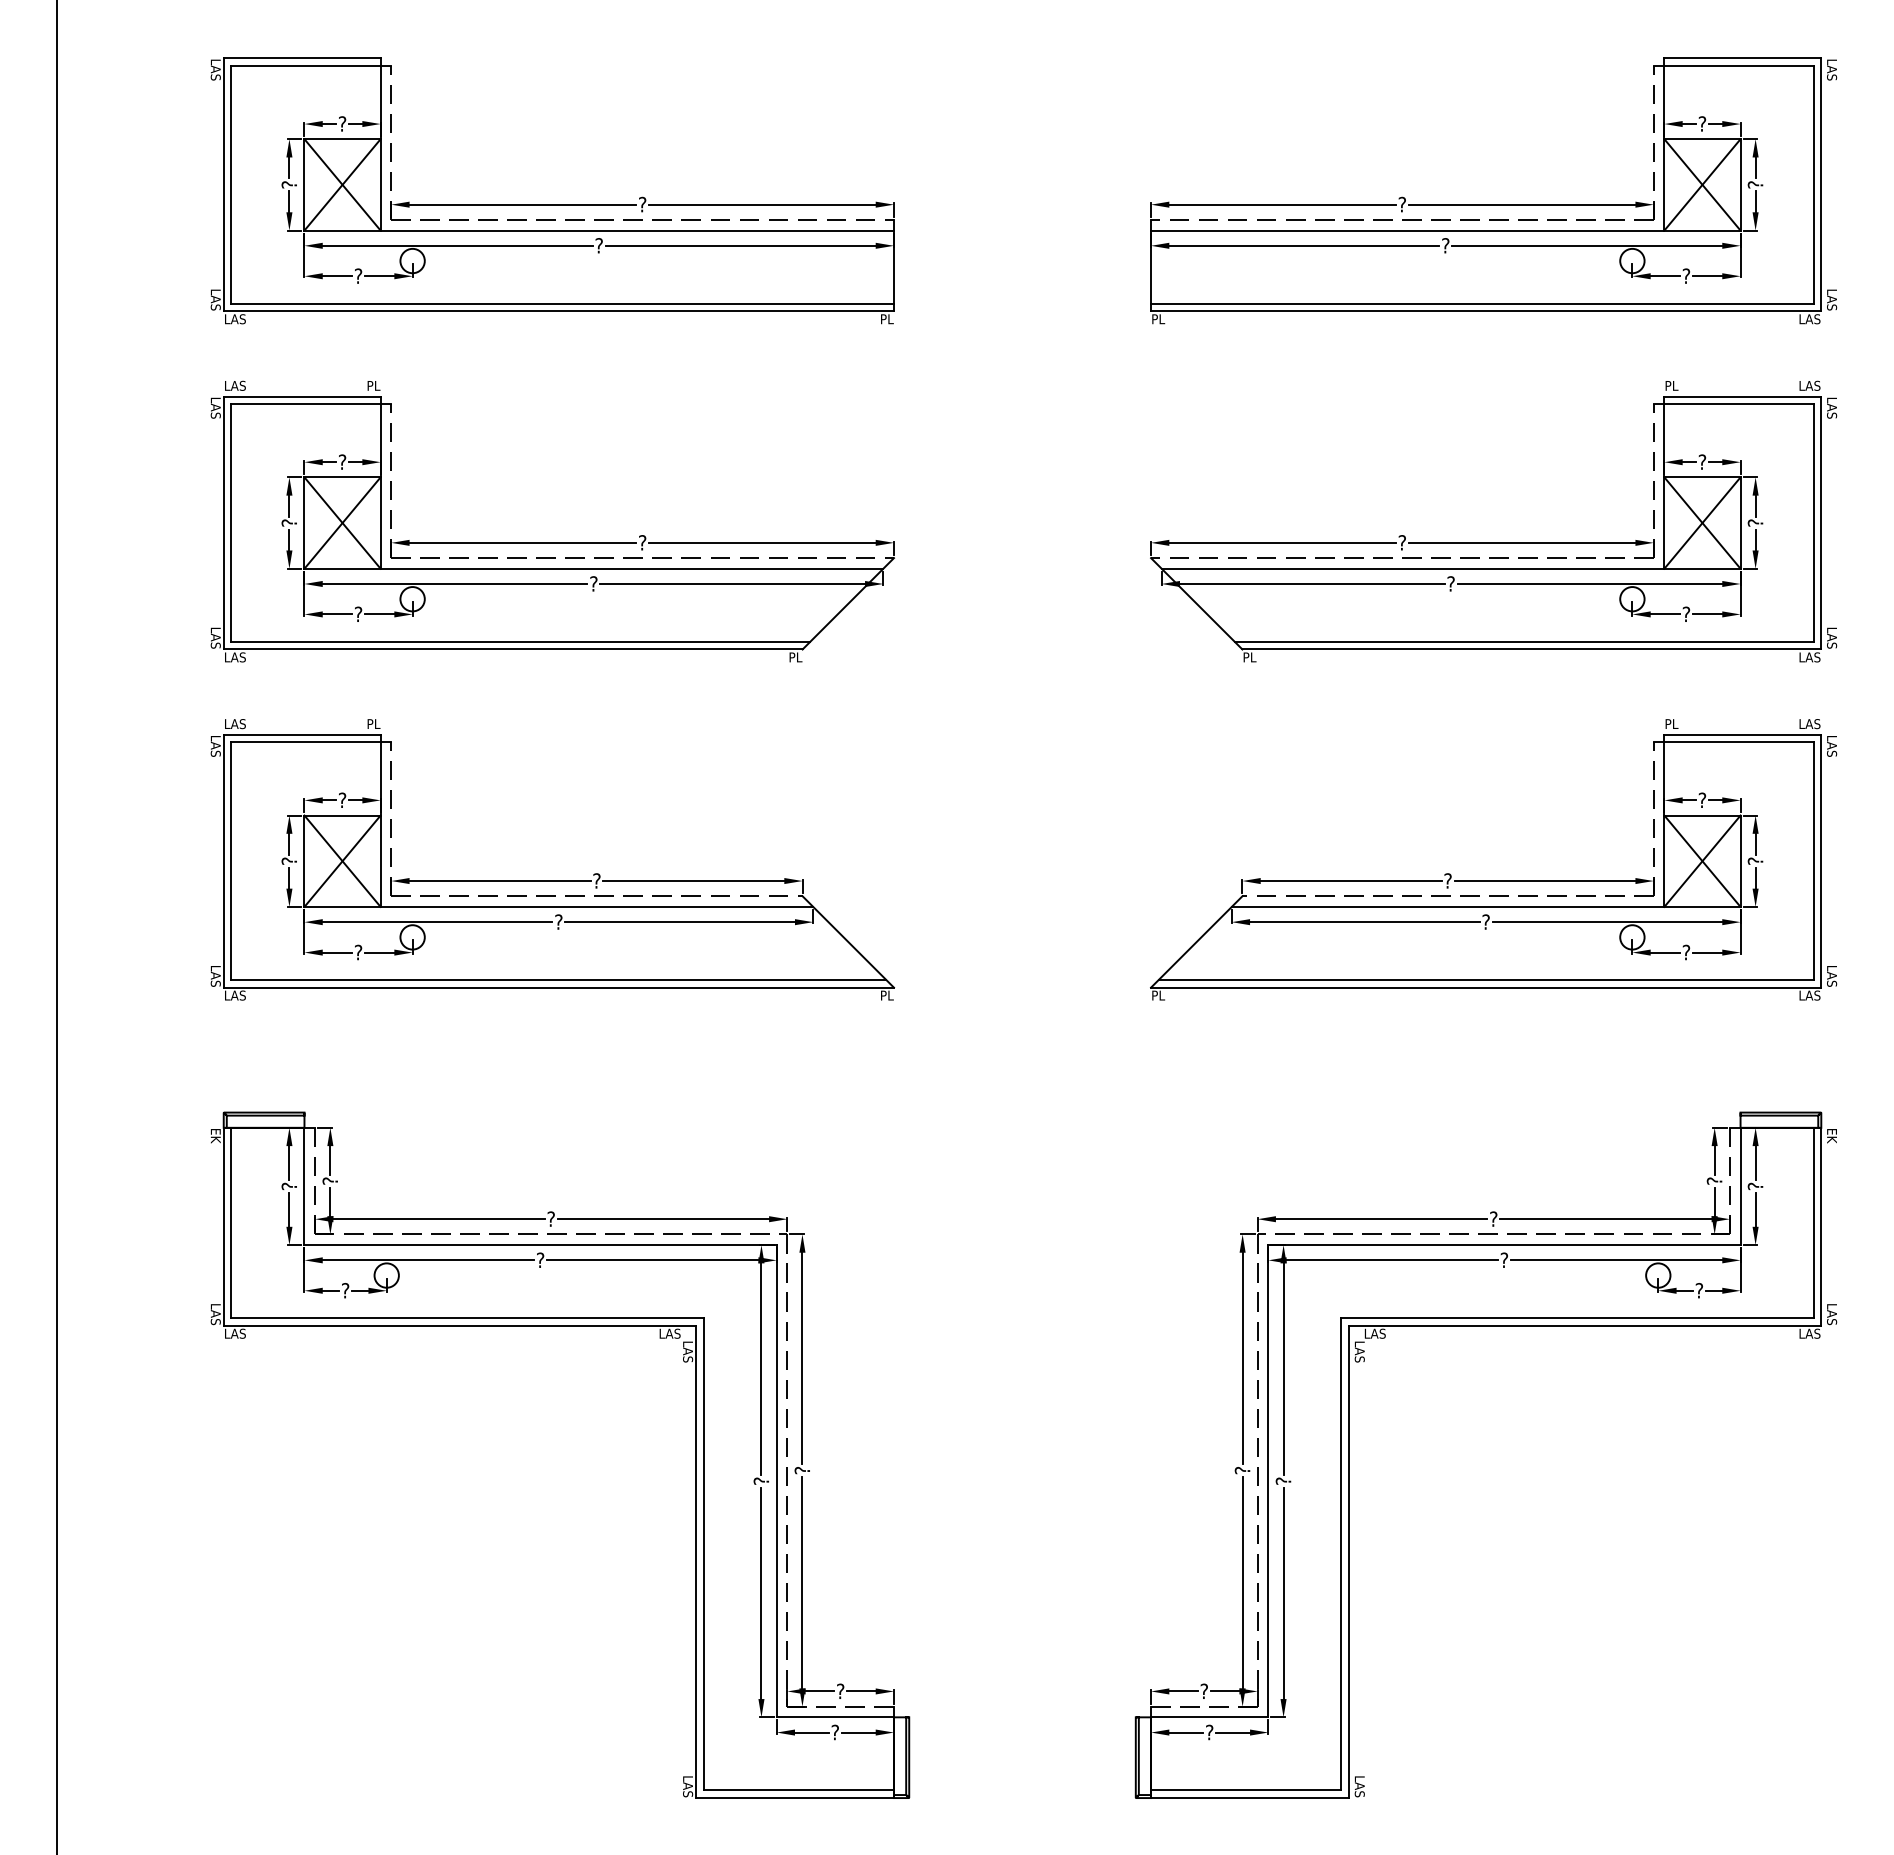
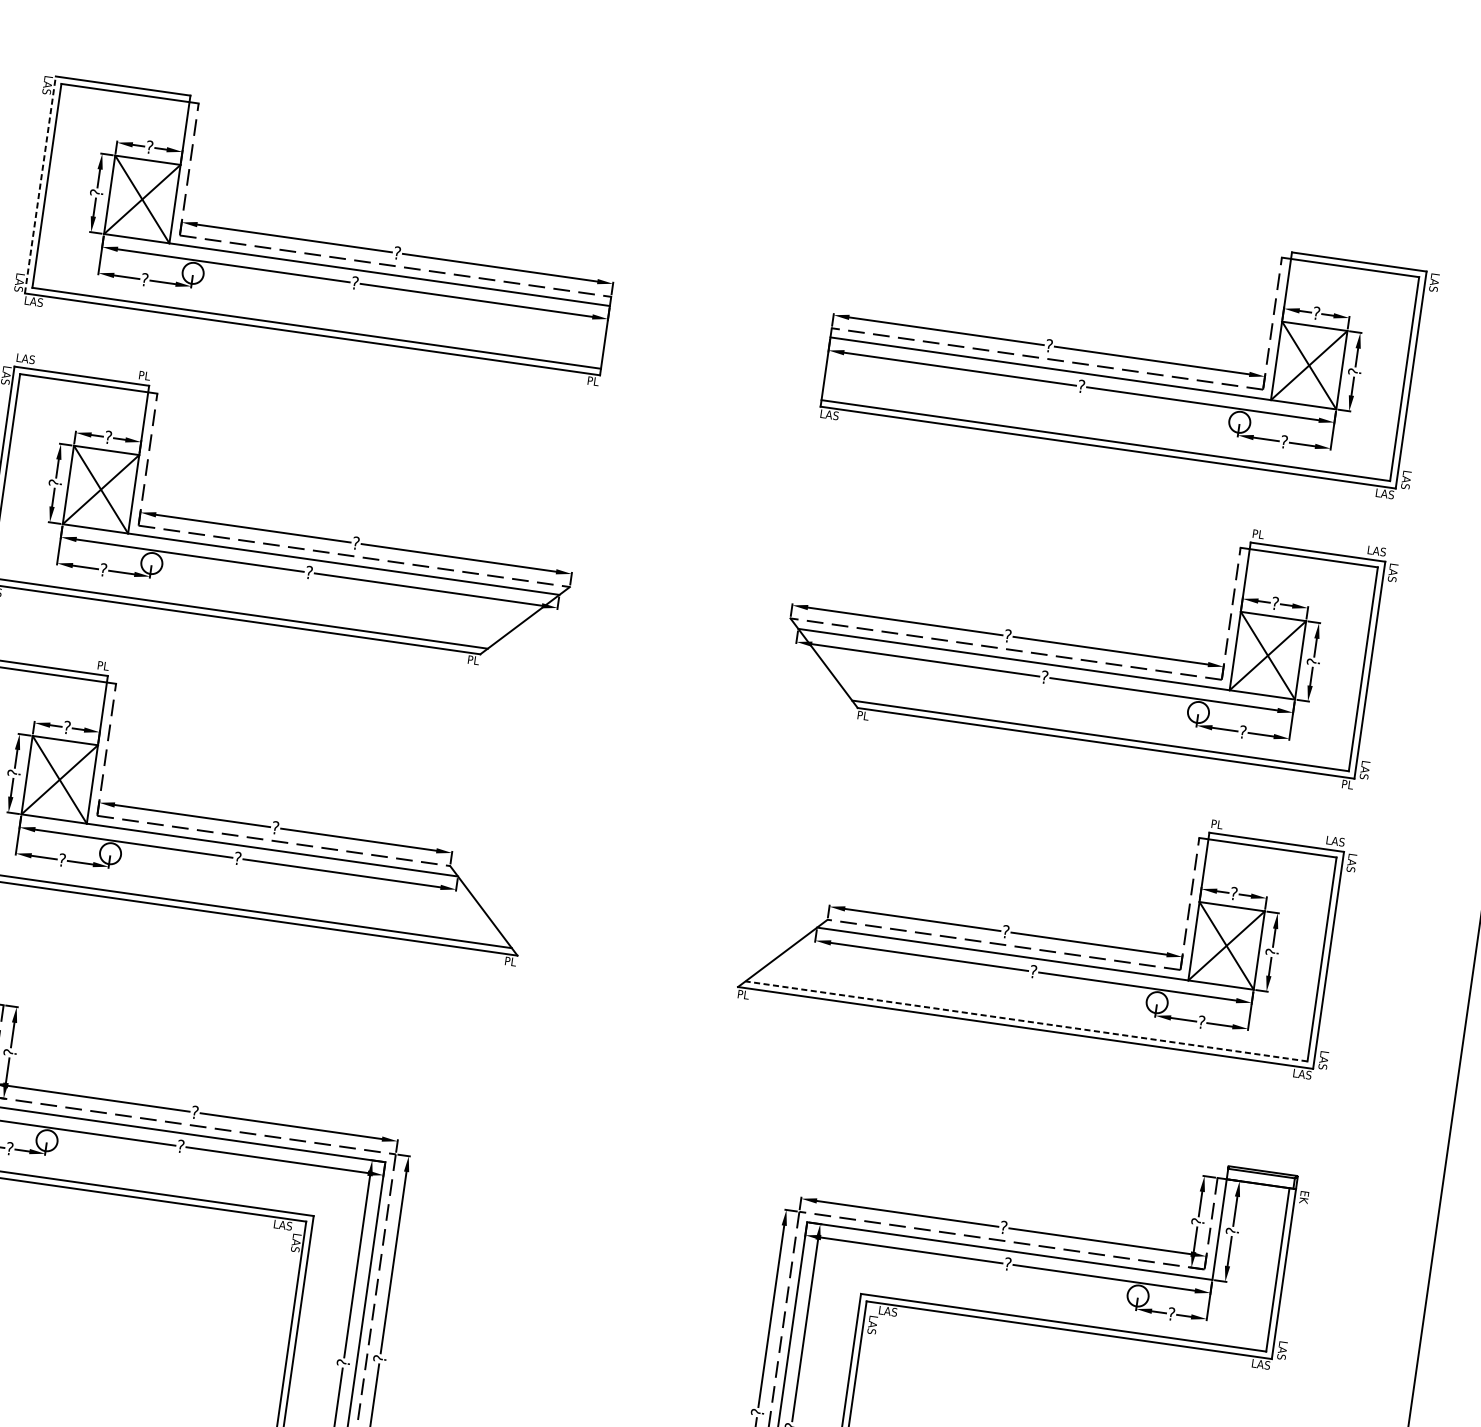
line: (223, 184) -> (40, 184), solid -> dashed
text: (1163, 319) -> (830, 415), PL -> LAS
text: (1810, 657) -> (1344, 784), LAS -> PL
line: (1486, 980) -> (1026, 1021), solid -> dashed

